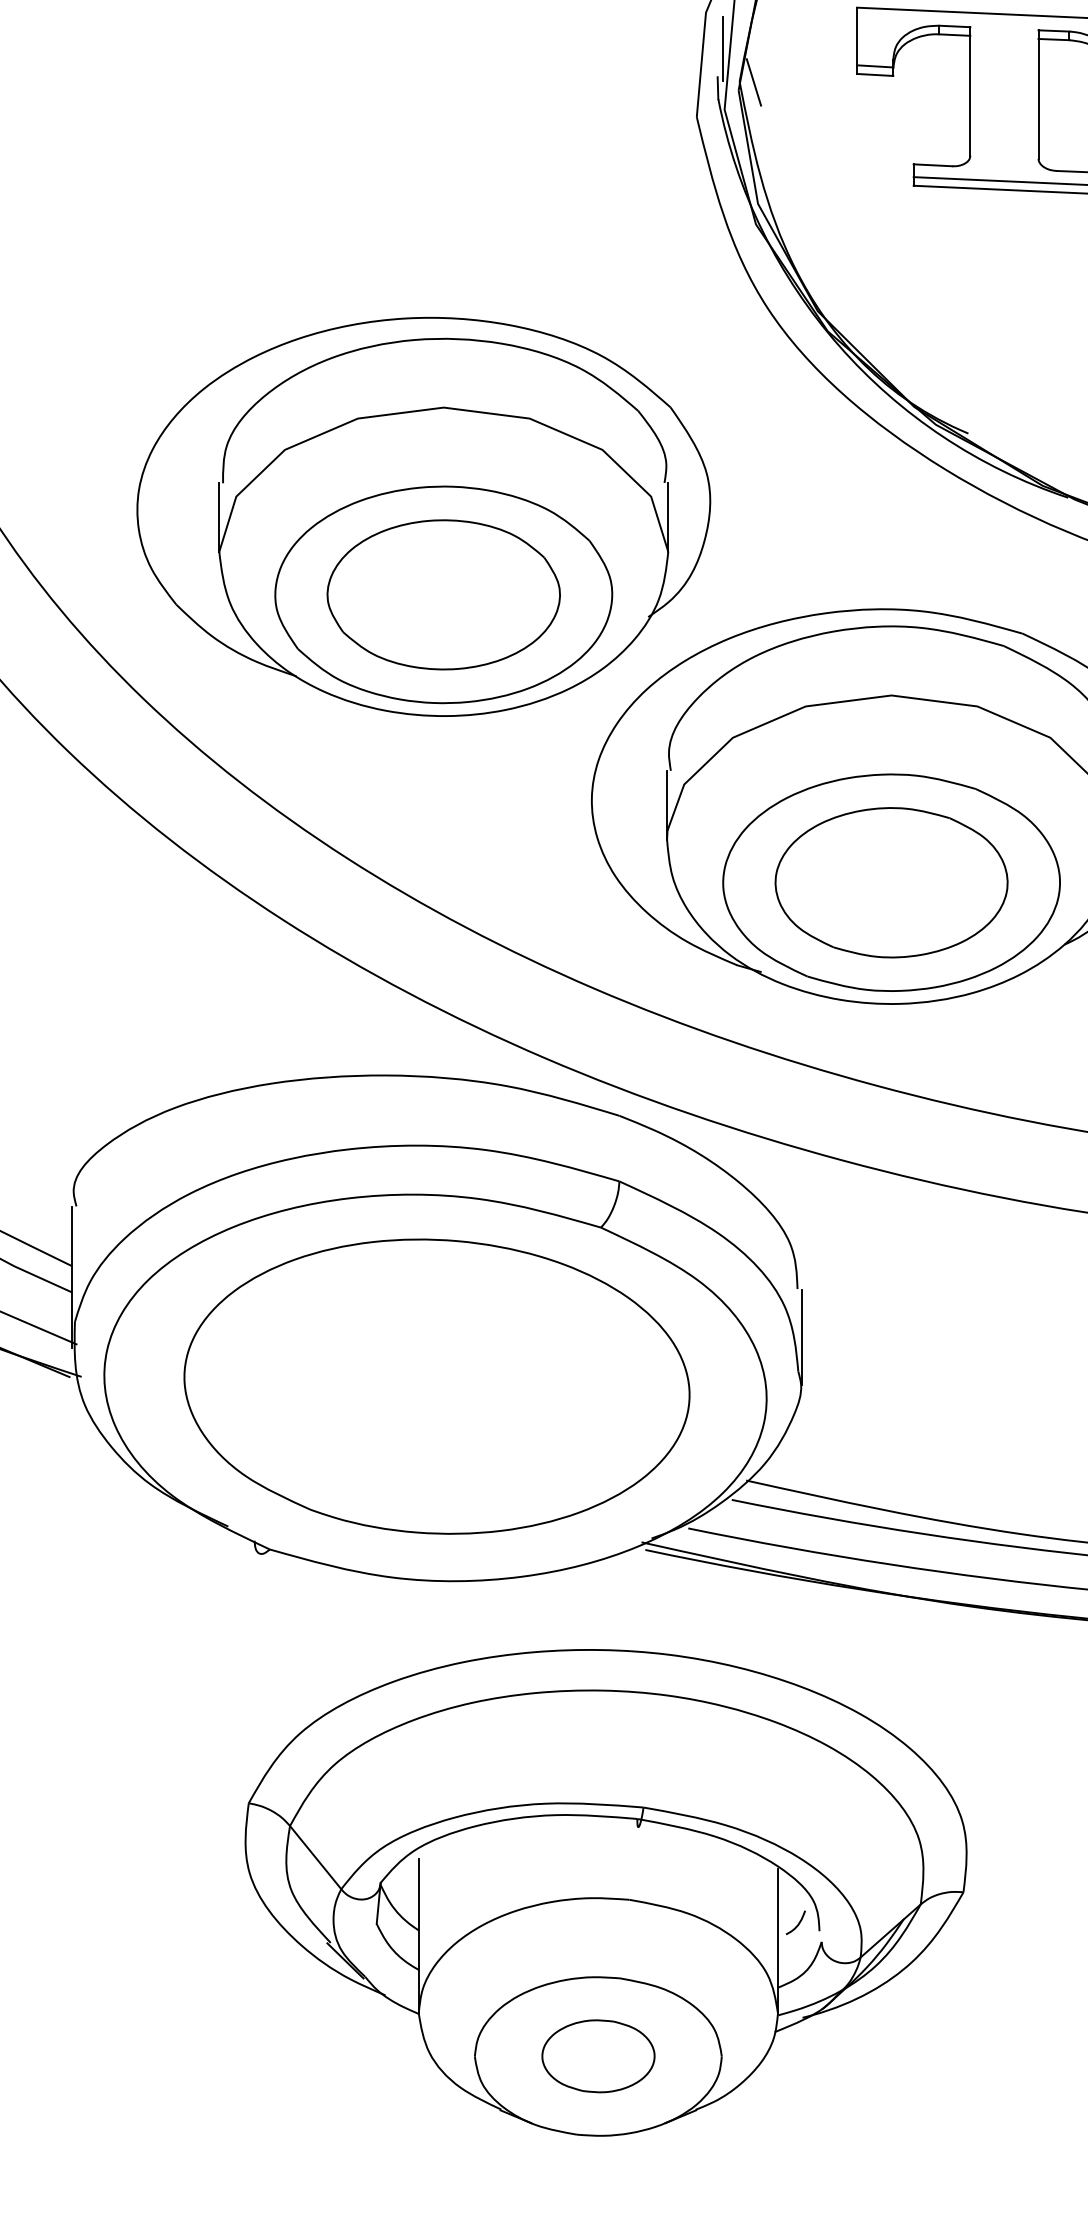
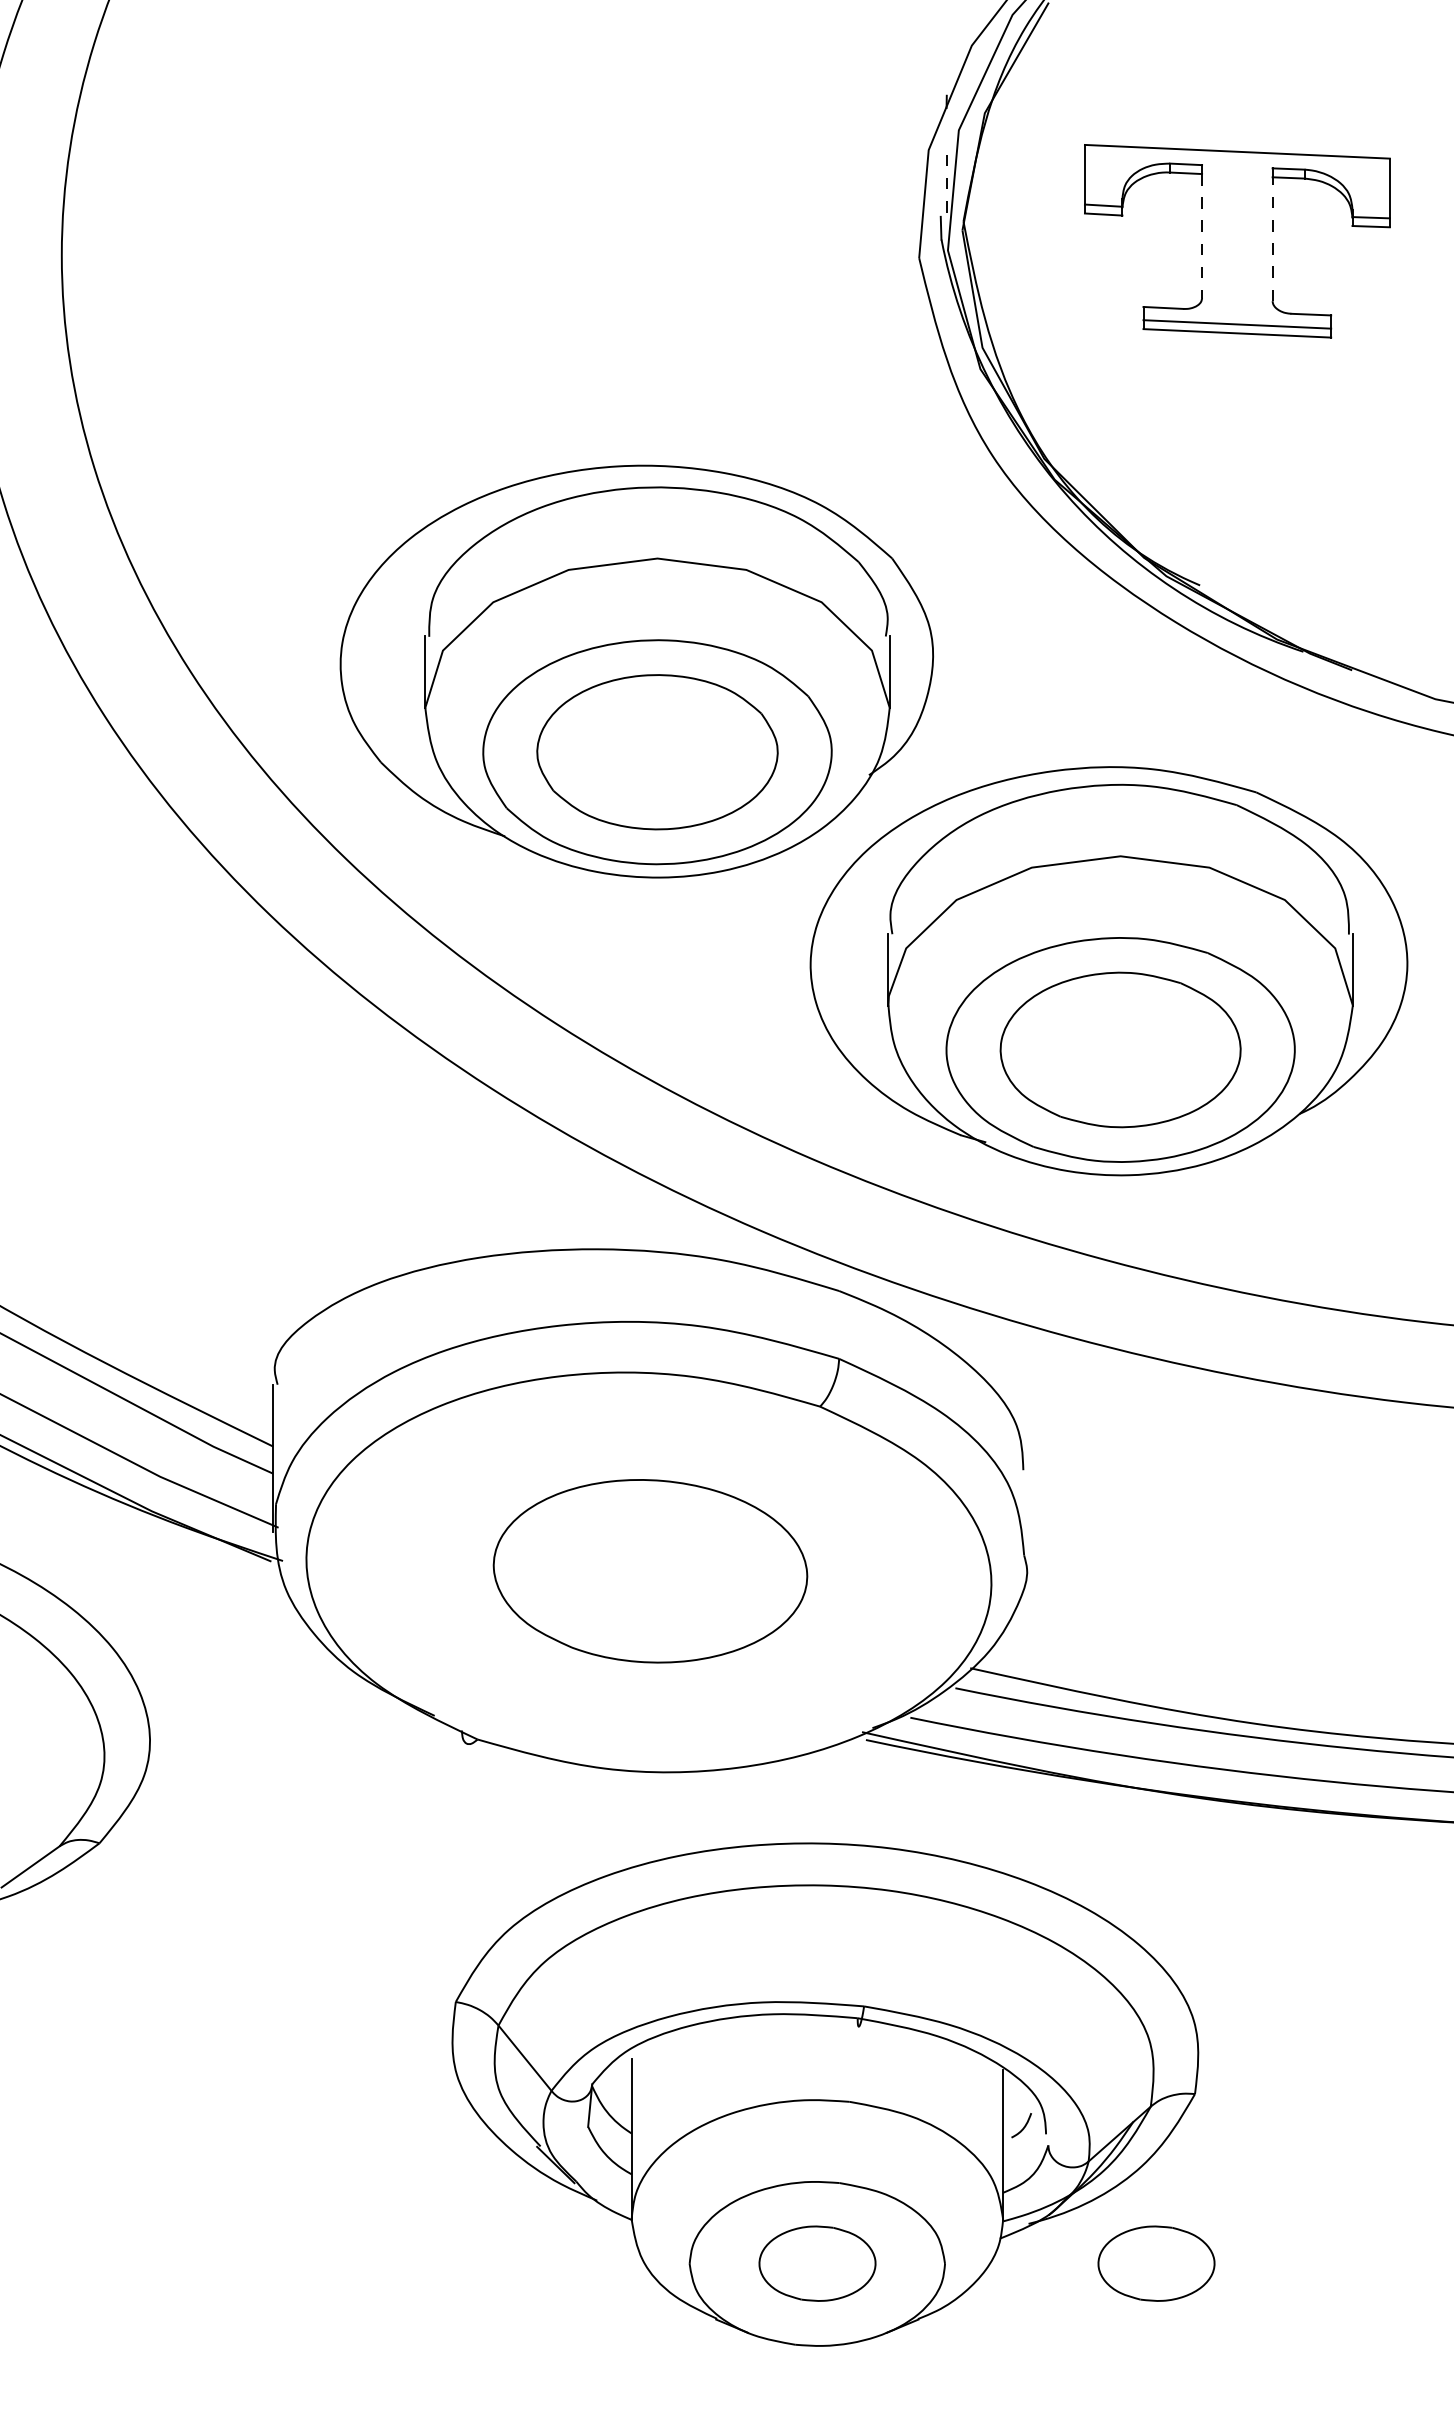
line: (723, 48) -> (946, 187), solid -> dashed
line: (753, 82) -> (977, 222), removed
line: (970, 95) -> (1202, 235), solid -> dashed
line: (1038, 99) -> (1272, 239), solid -> dashed
line: (801, 1336) -> (1027, 1519), removed
part: (437, 1387) -> (650, 1571), size x0.6
part: (926, 2056) -> (1156, 2263), added

